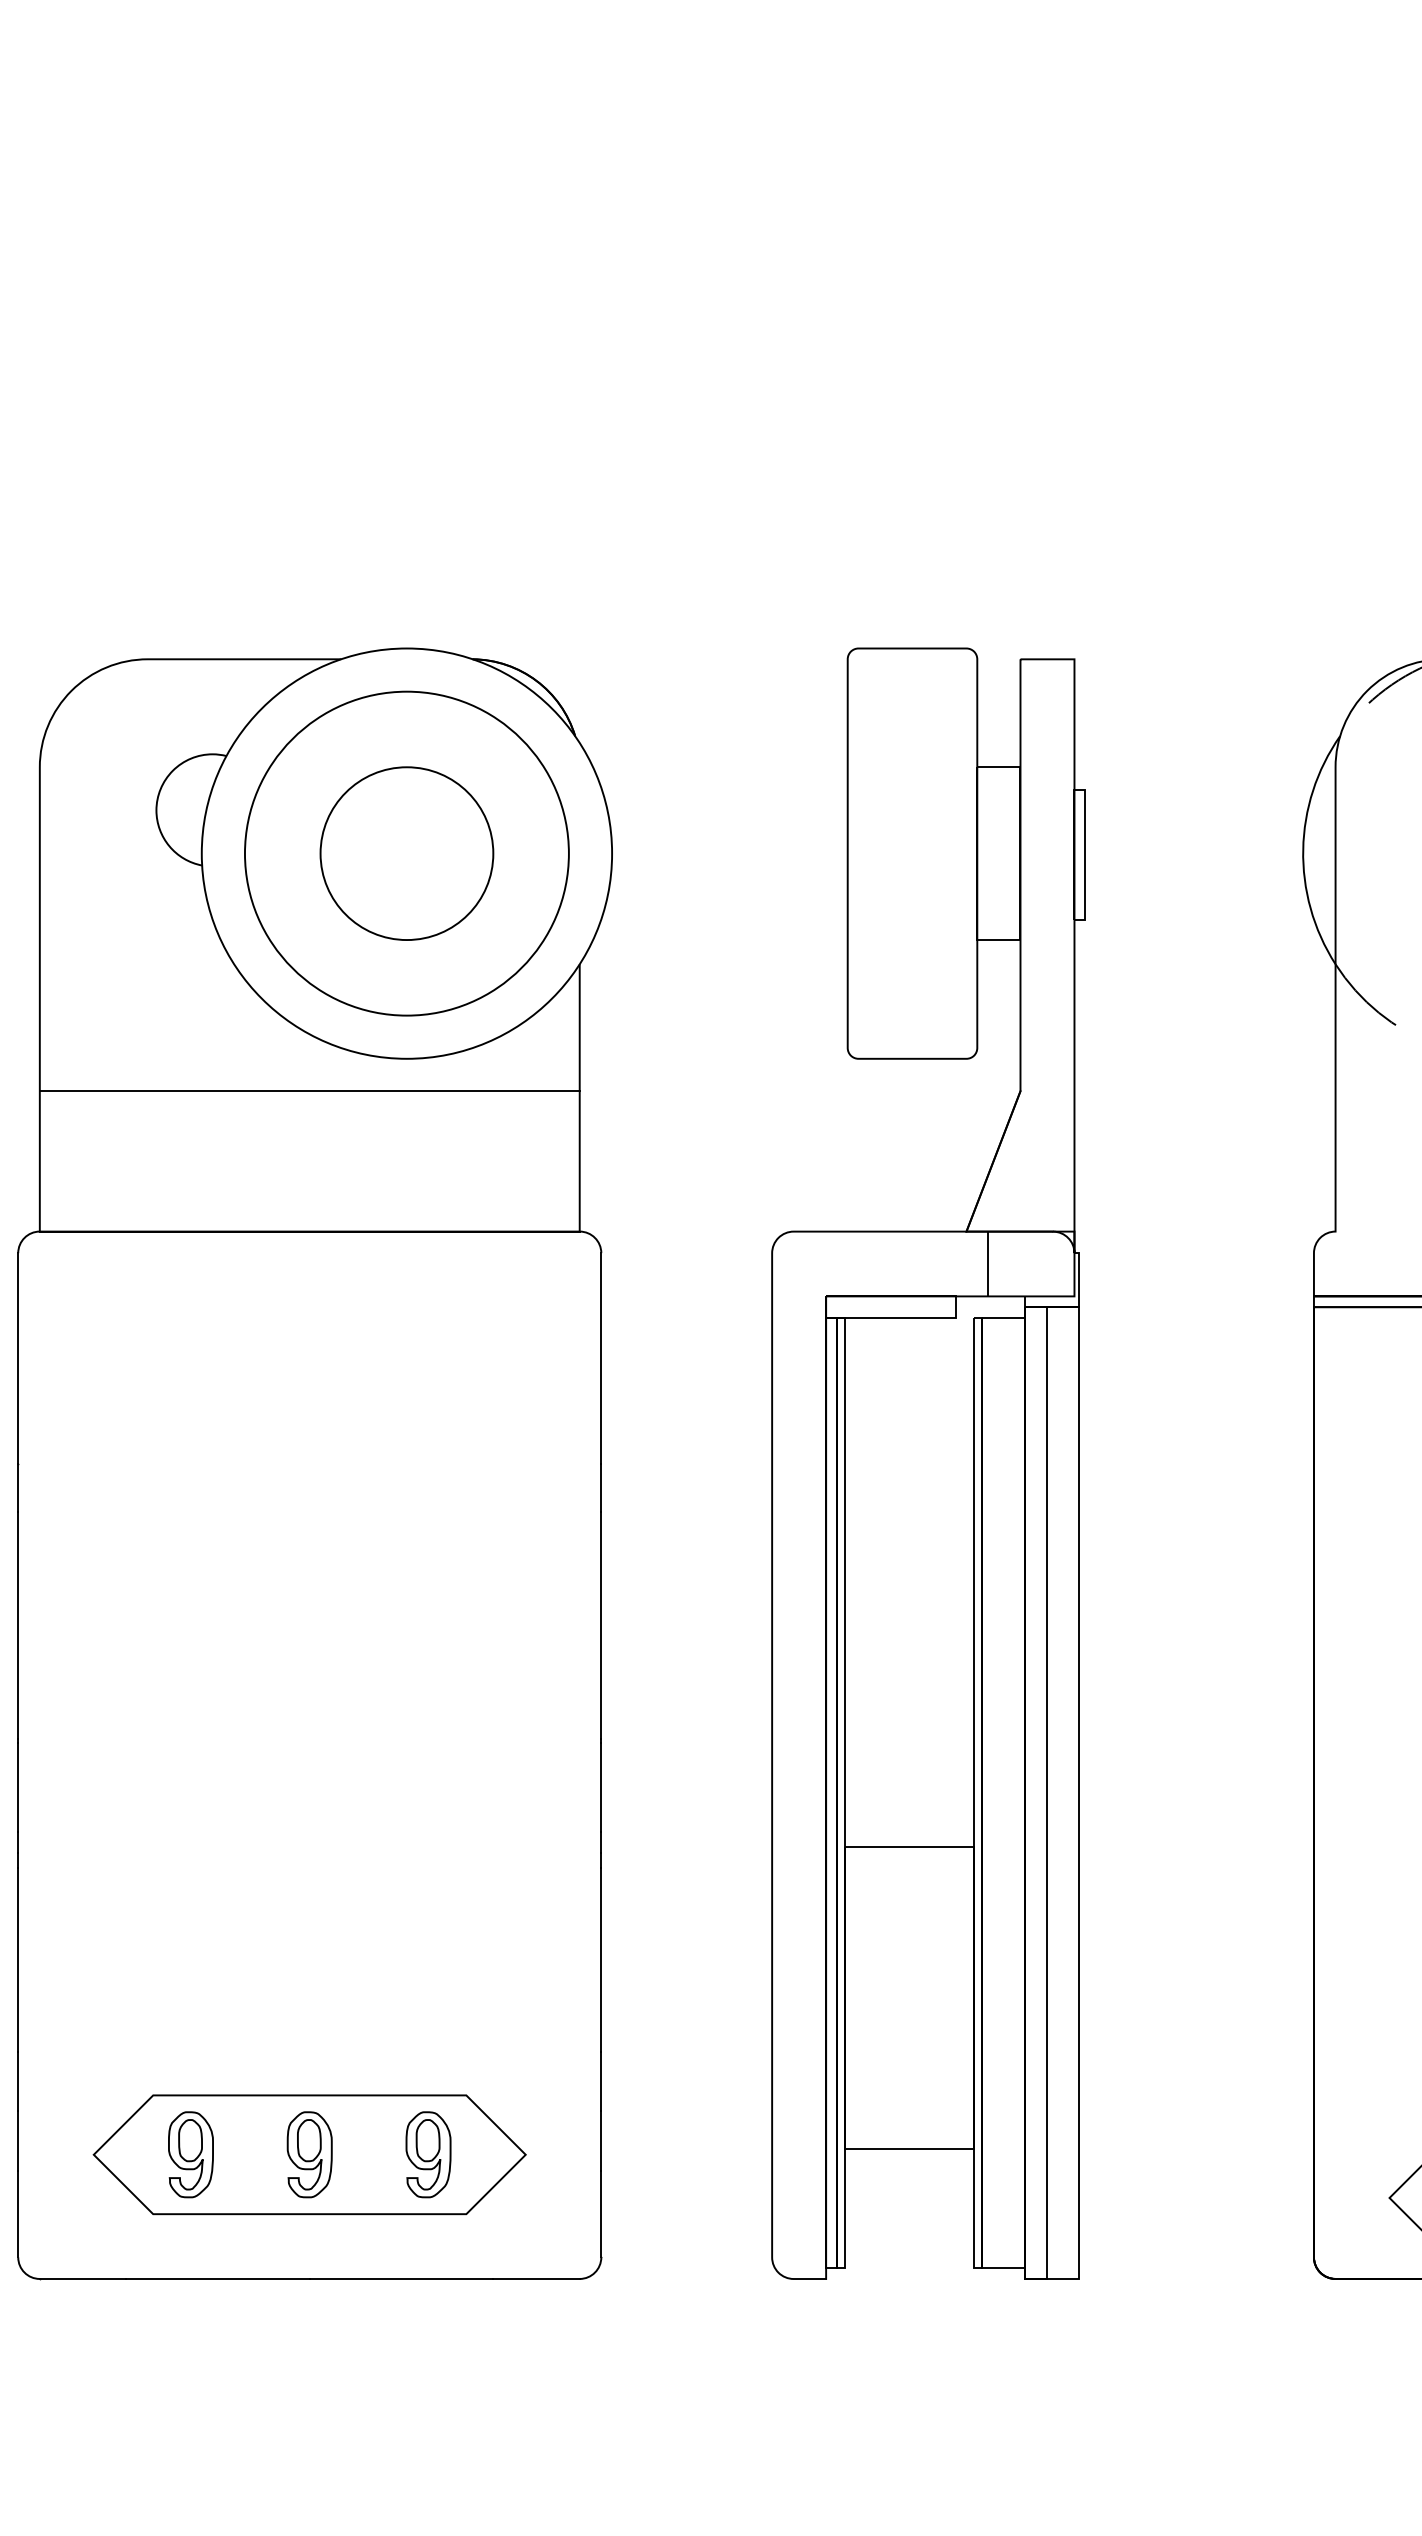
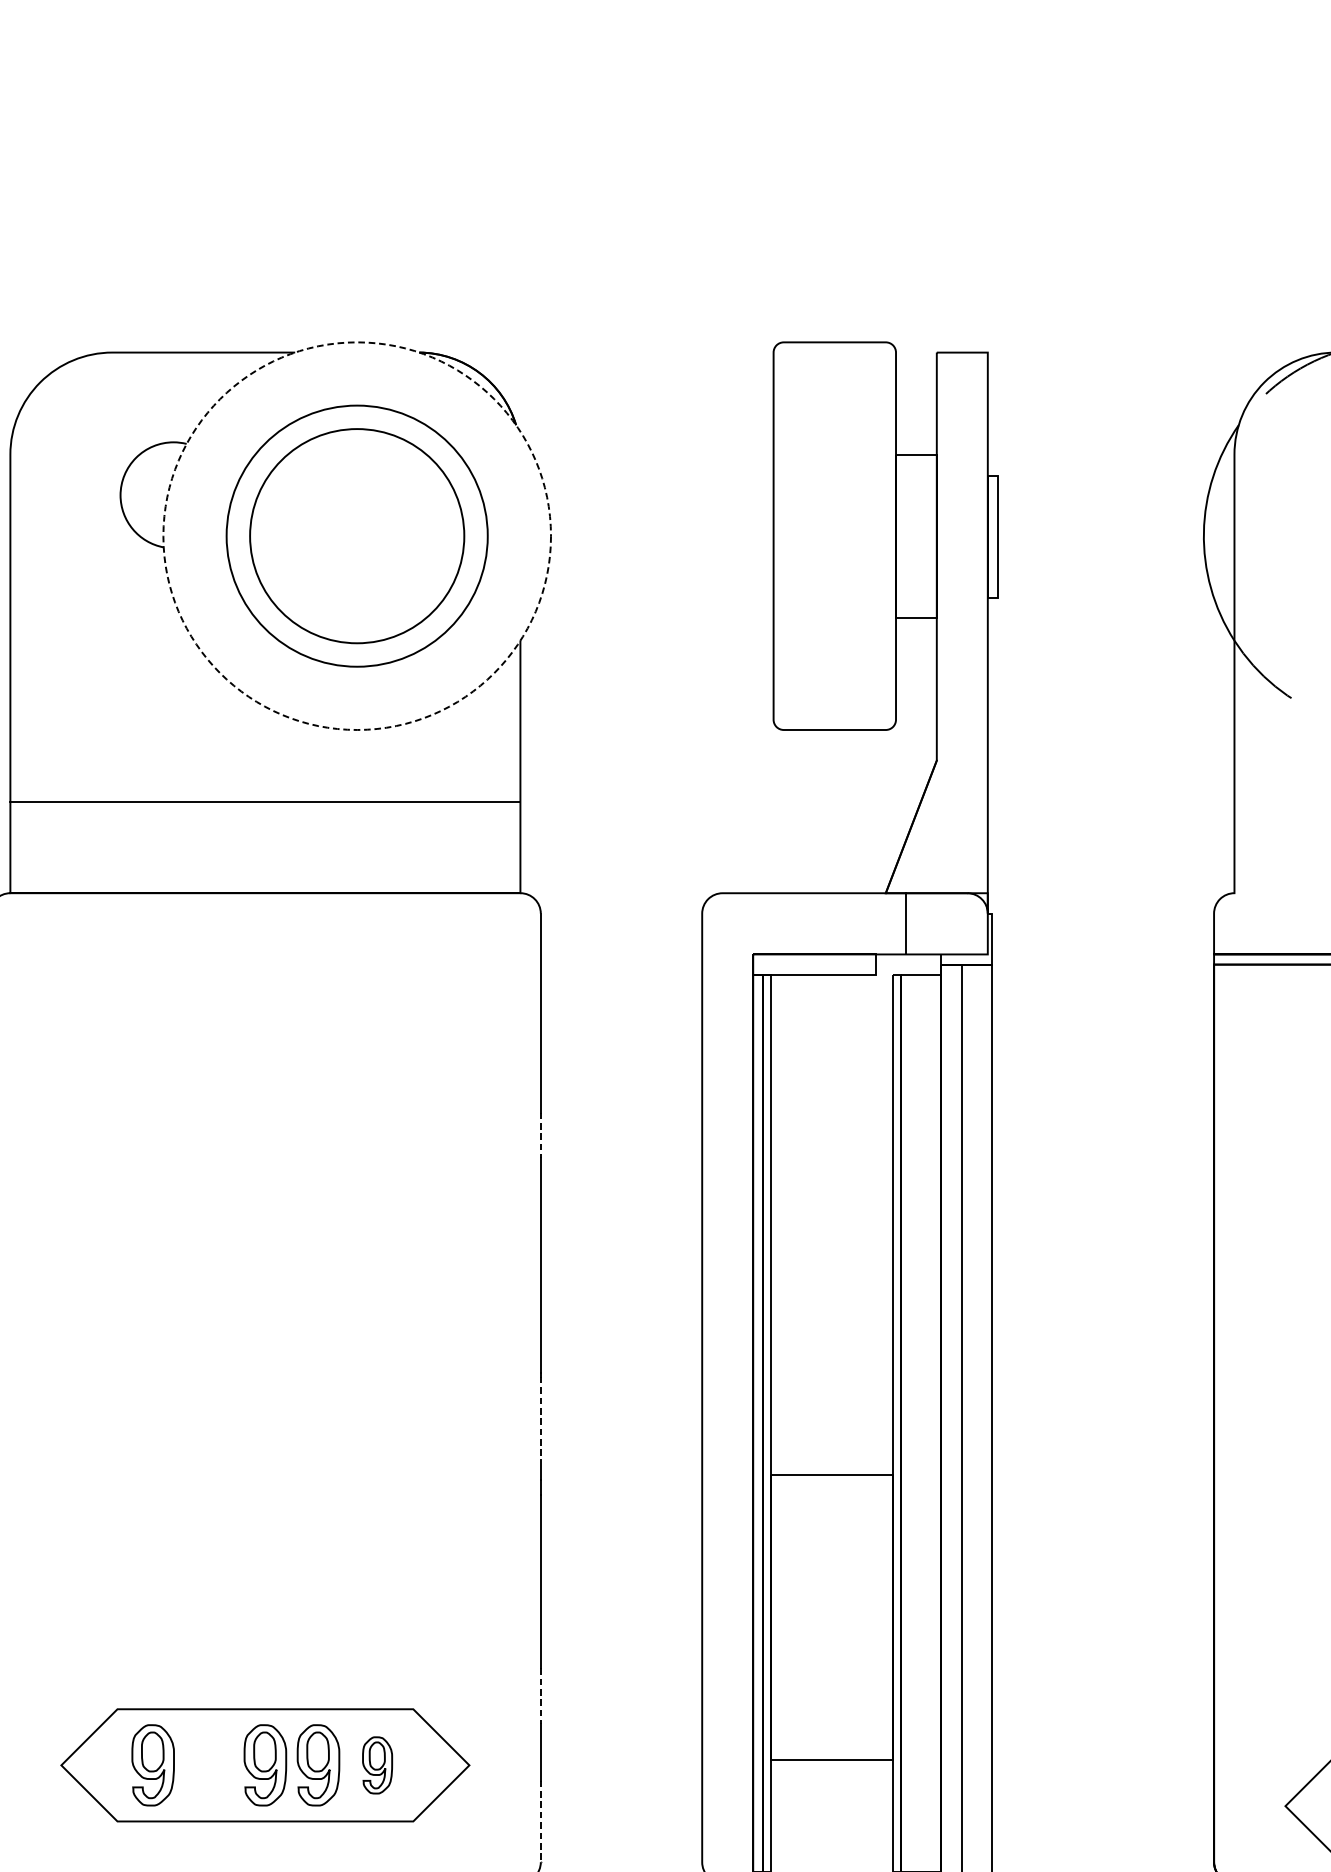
circle: (406, 853) -> (356, 536), size x0.7
circle: (406, 853) -> (356, 536), size x1.6
circle: (406, 853) -> (356, 536), solid -> dashed
line: (309, 1091) -> (265, 802), moved
line: (601, 1488) -> (540, 1135), solid -> dashed
line: (601, 1787) -> (540, 1418), solid -> dashed
line: (601, 2081) -> (540, 1696), solid -> dashed
part: (365, 2154) -> (318, 1765), added
part: (428, 2154) -> (377, 1765), size x0.7
line: (601, 2214) -> (540, 1821), solid -> dashed

